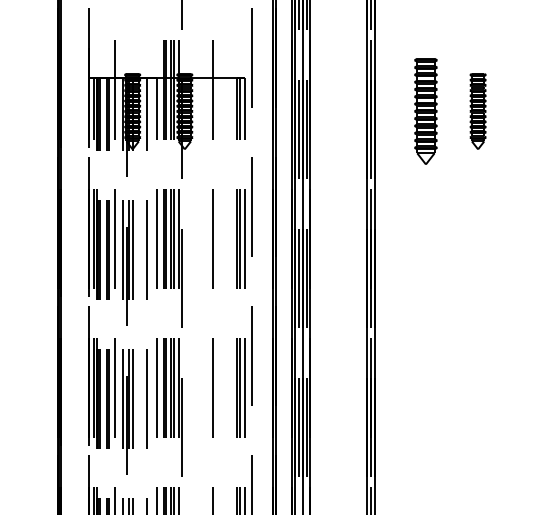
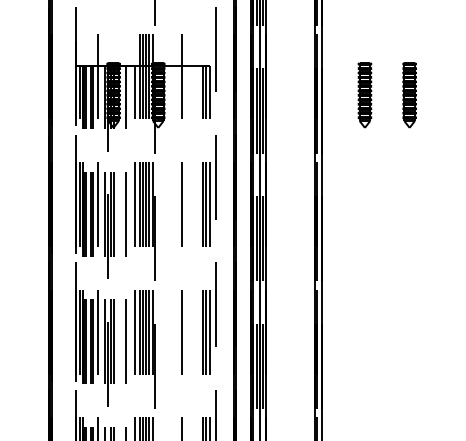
part: (425, 111) -> (364, 95), size x0.71

